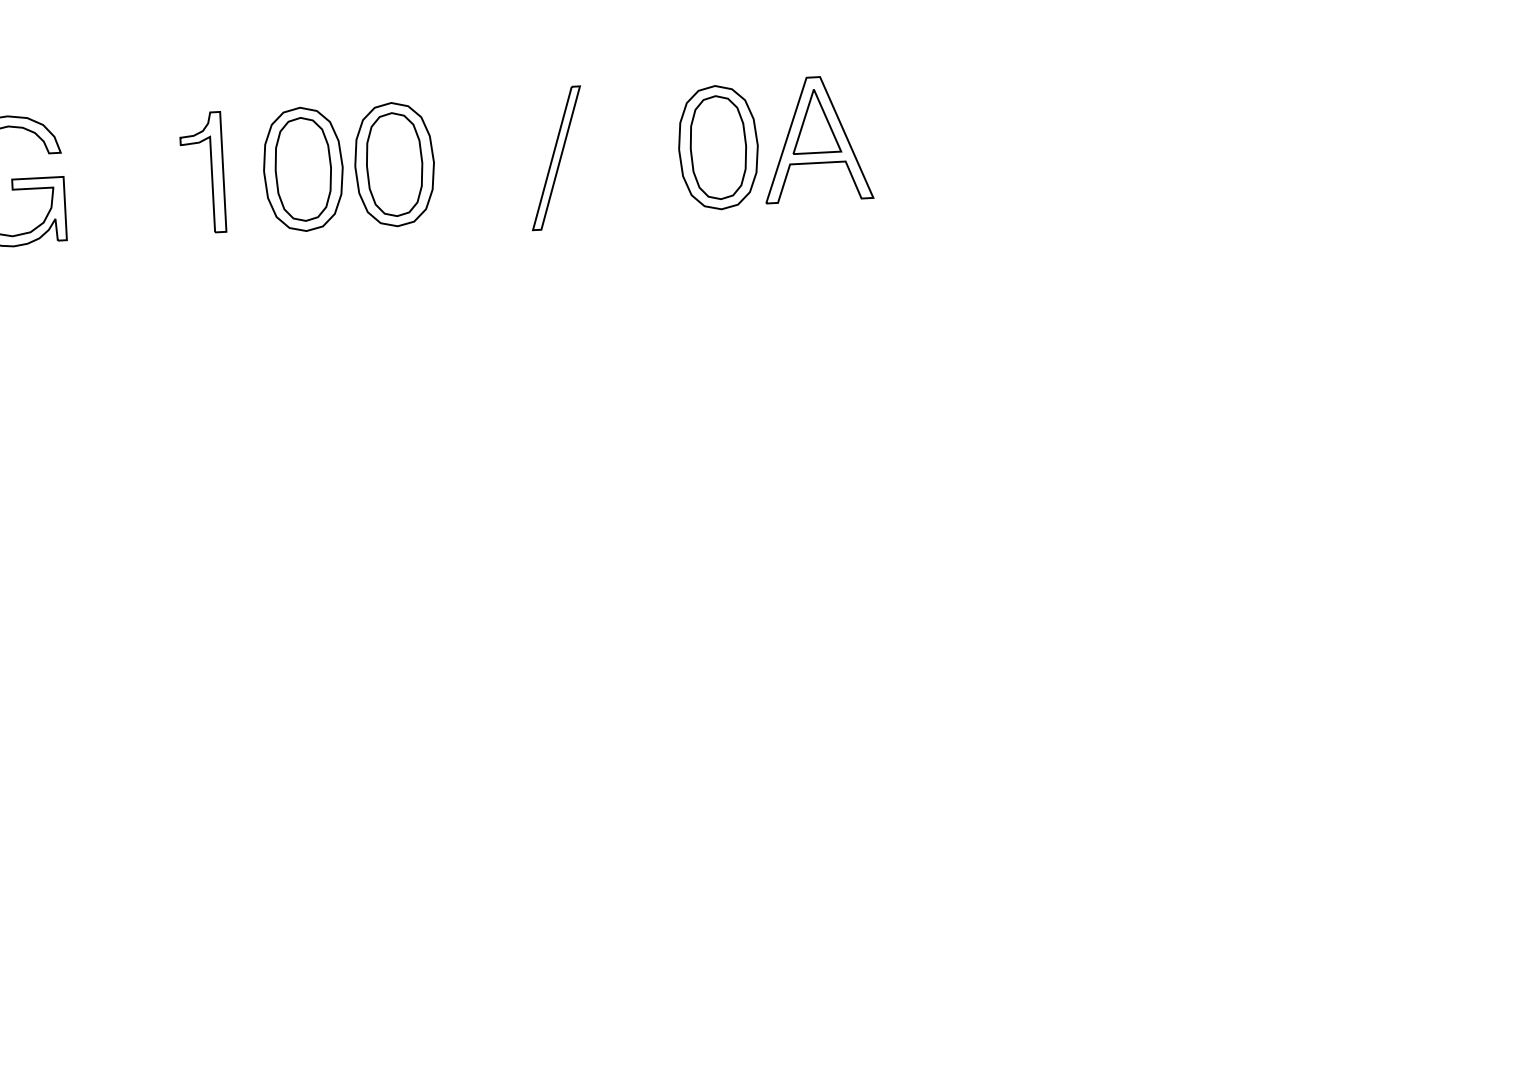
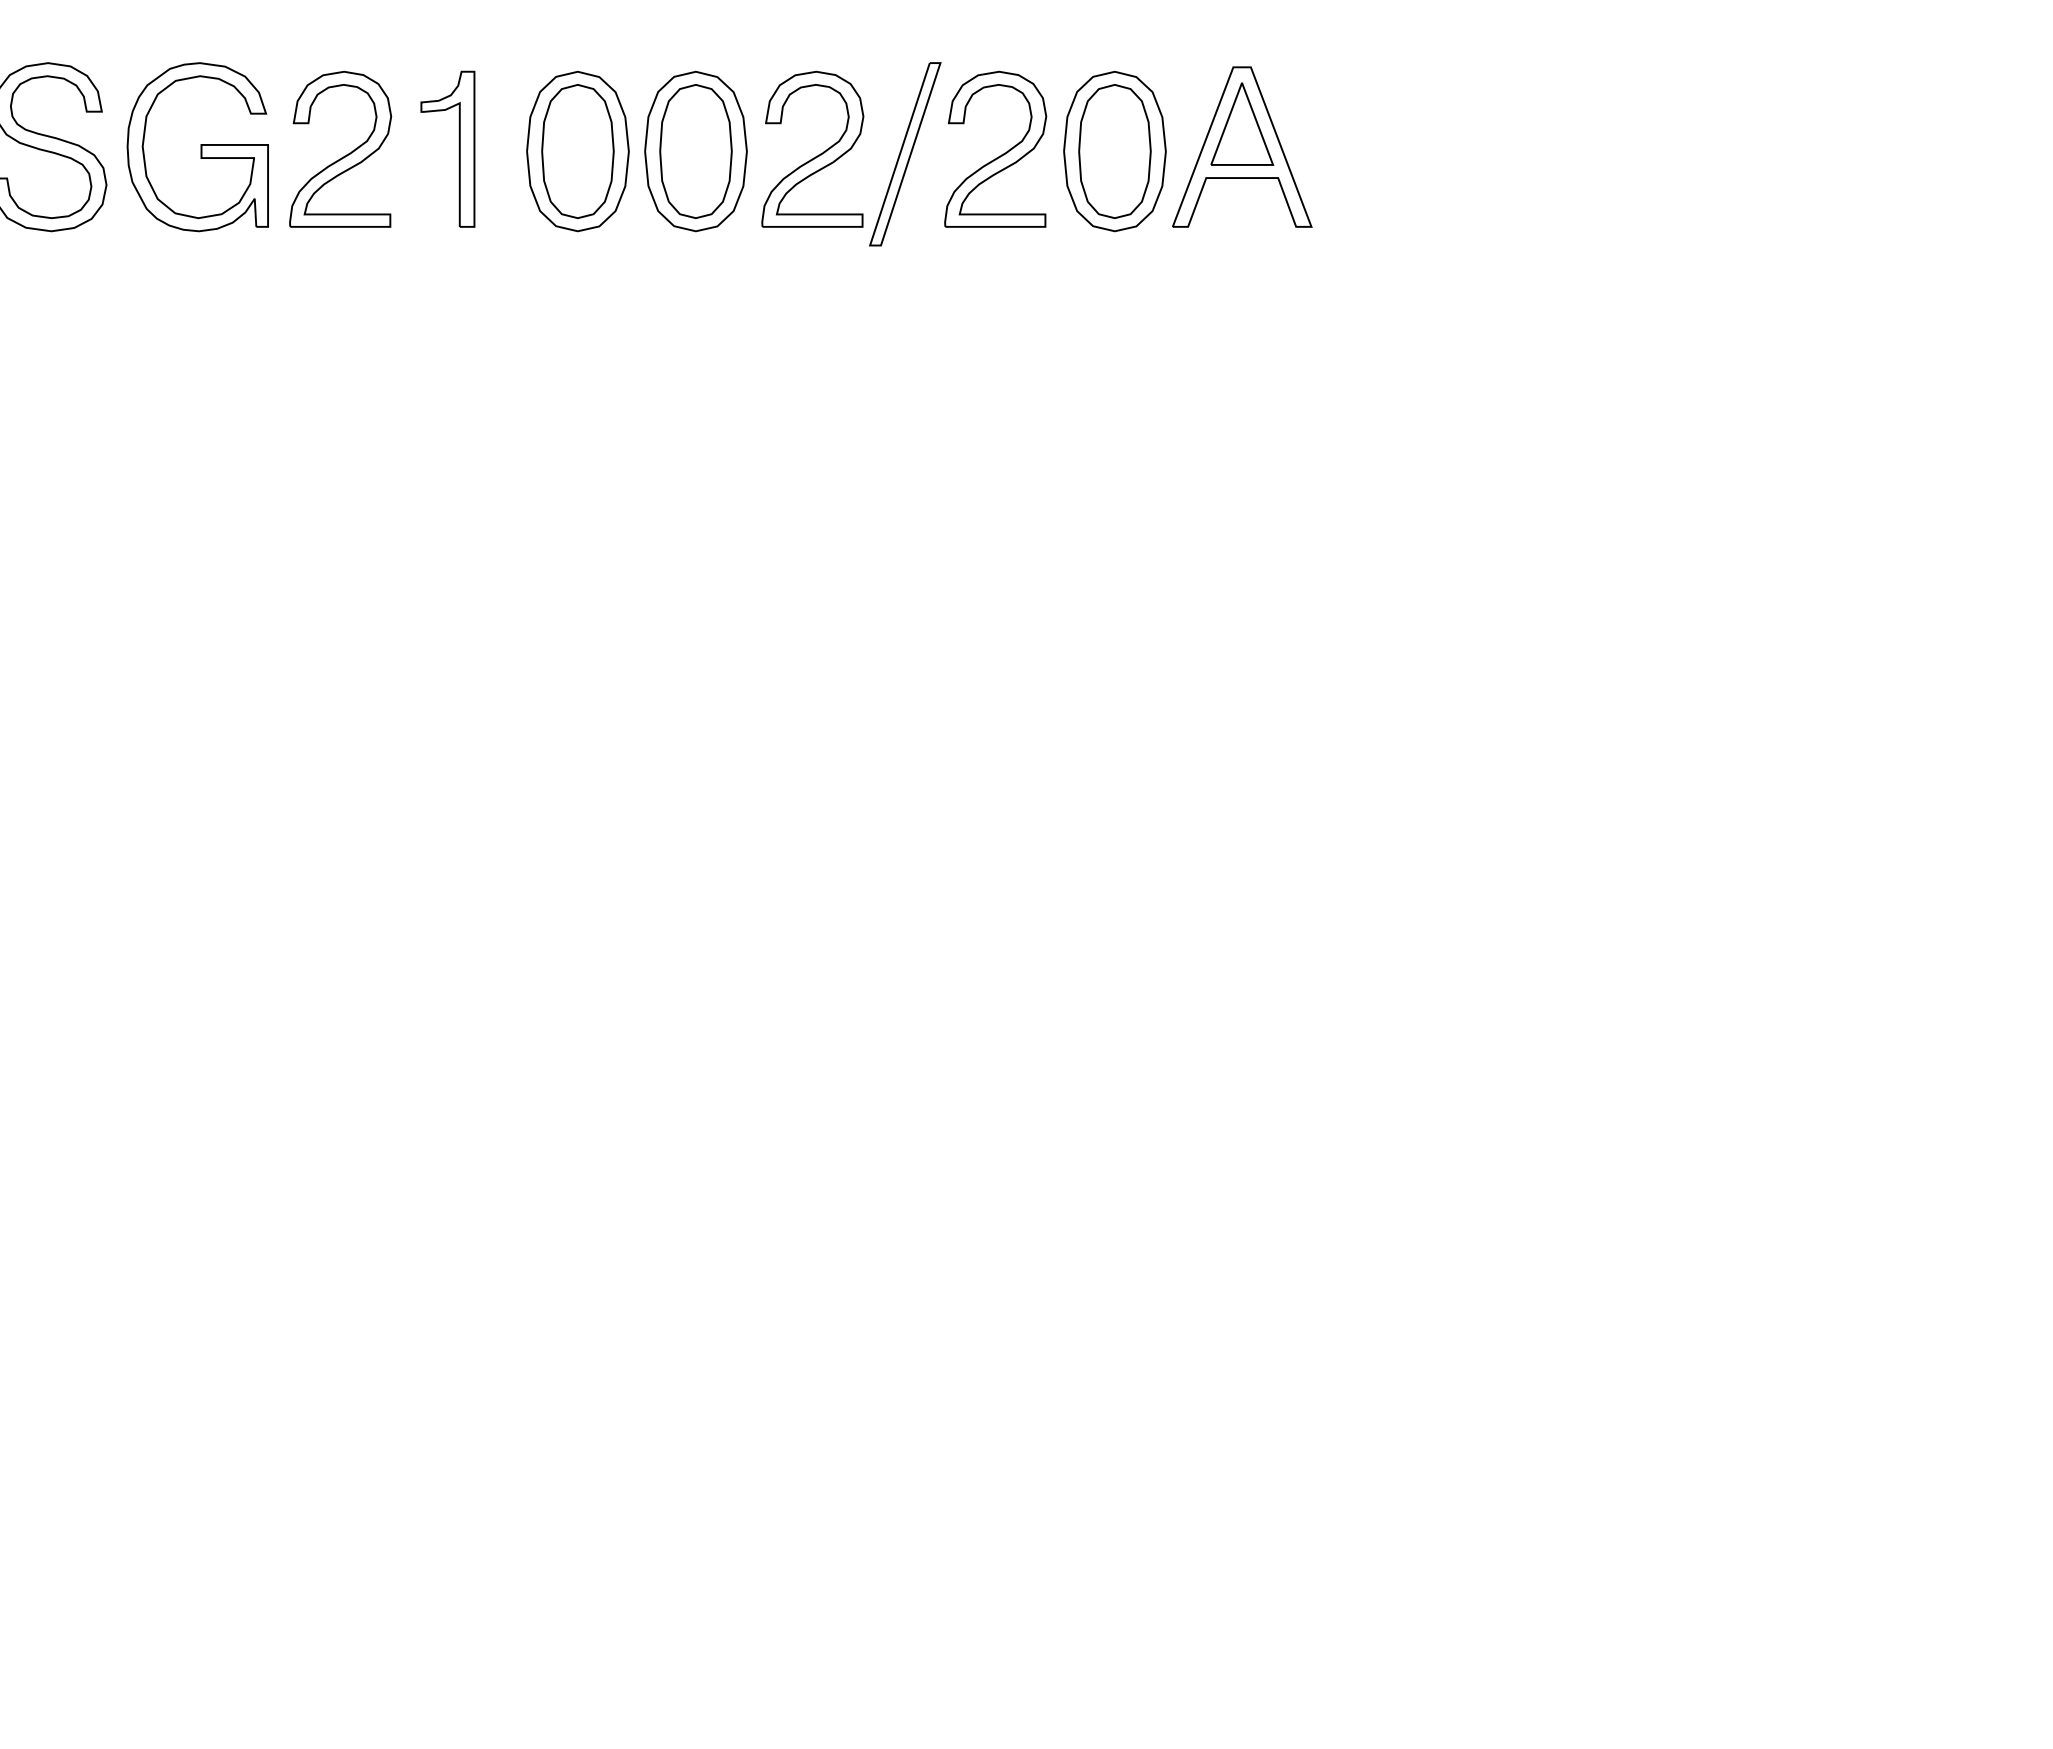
part: (629, 155) -> (999, 155), added
part: (489, 161) -> (818, 154), added
part: (123, 181) -> (344, 155), added

